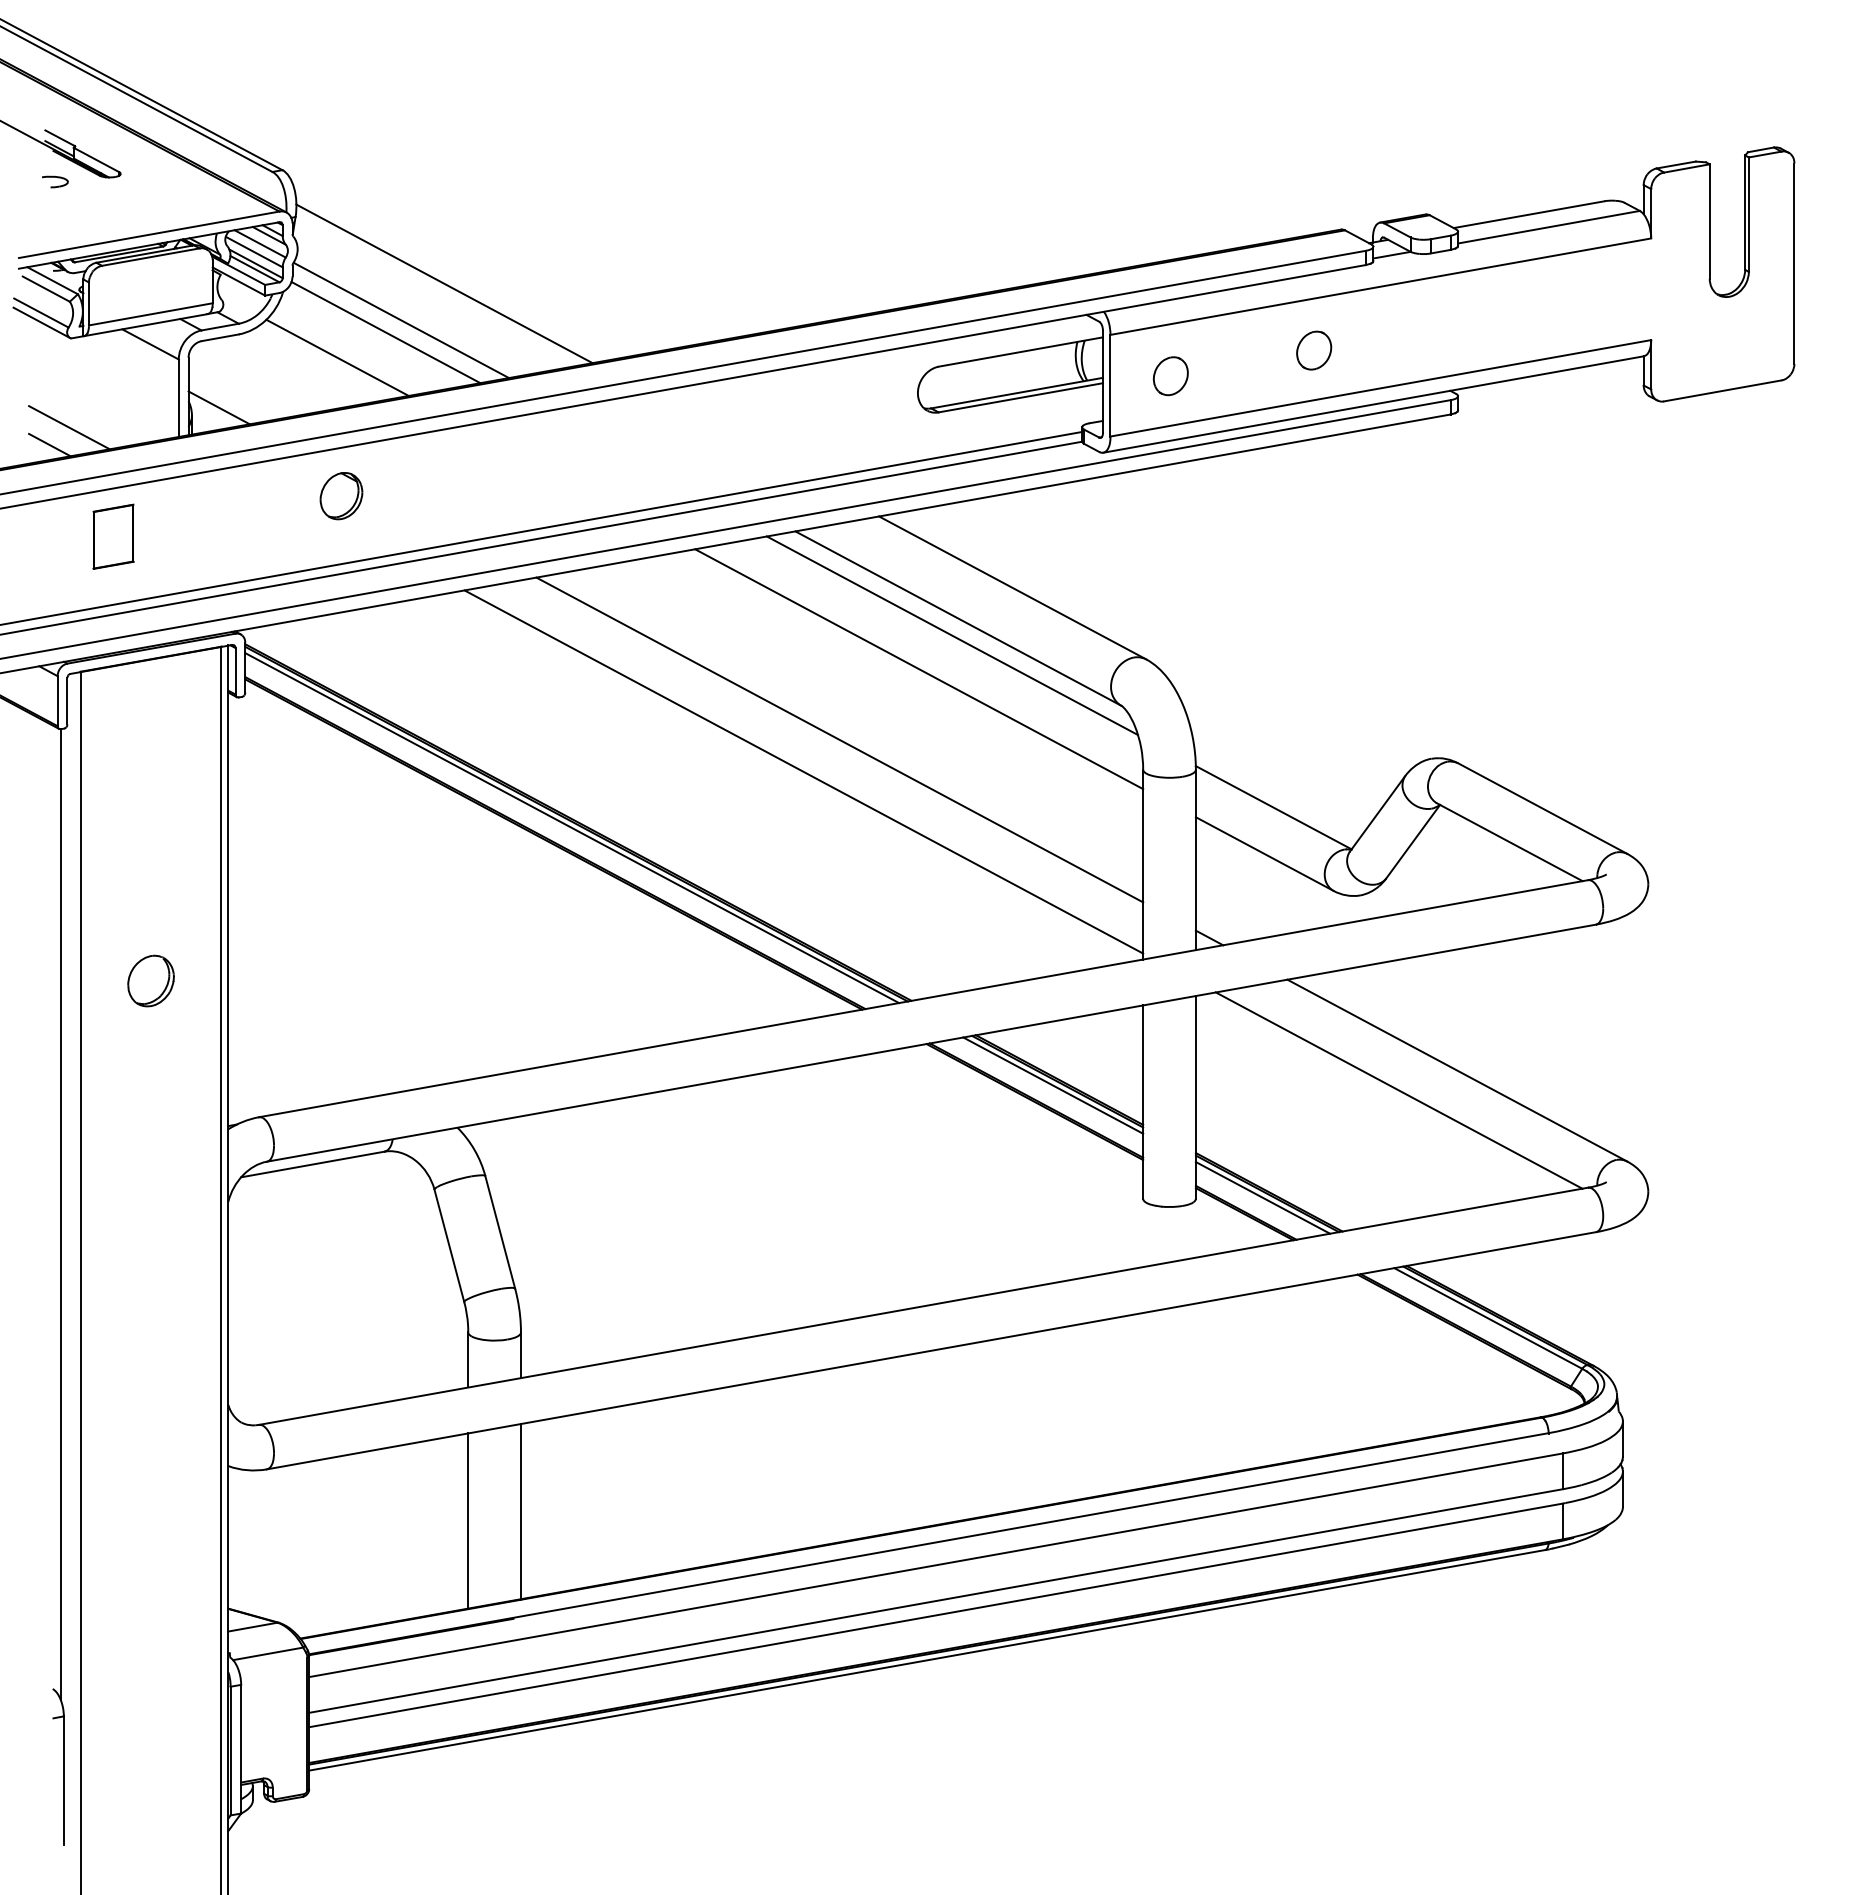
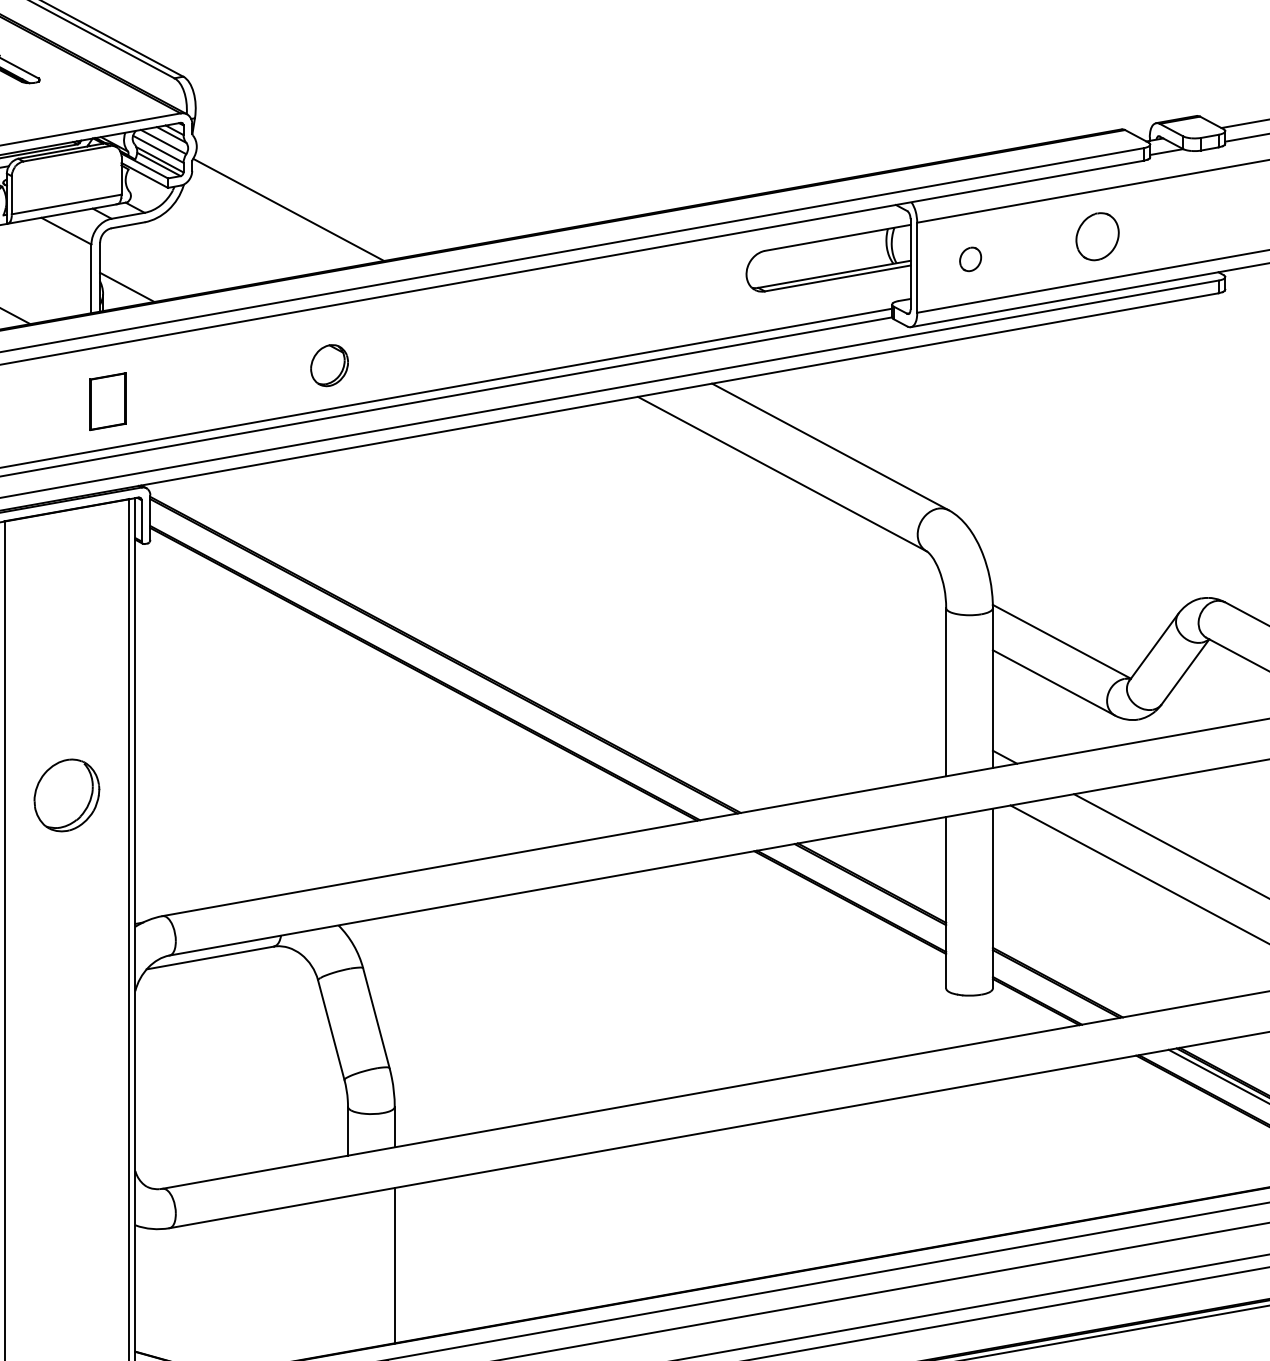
line: (444, 283) -> (326, 177), removed
line: (385, 332) -> (274, 220), removed
part: (1314, 350) -> (1098, 236), size x1.4
line: (337, 357) -> (232, 242), removed
part: (1170, 376) -> (970, 259), size x0.7
part: (341, 496) -> (329, 365), moved
part: (113, 536) -> (108, 401), moved
line: (951, 635) -> (776, 489), removed
line: (919, 669) -> (747, 519), removed
line: (839, 739) -> (677, 581), removed
line: (803, 771) -> (645, 609), removed
line: (572, 828) -> (440, 660), removed
part: (150, 980) -> (66, 794), size x1.6
line: (1053, 1085) -> (866, 887), removed
line: (1262, 1197) -> (1051, 987), removed
line: (468, 1520) -> (348, 1273), removed

